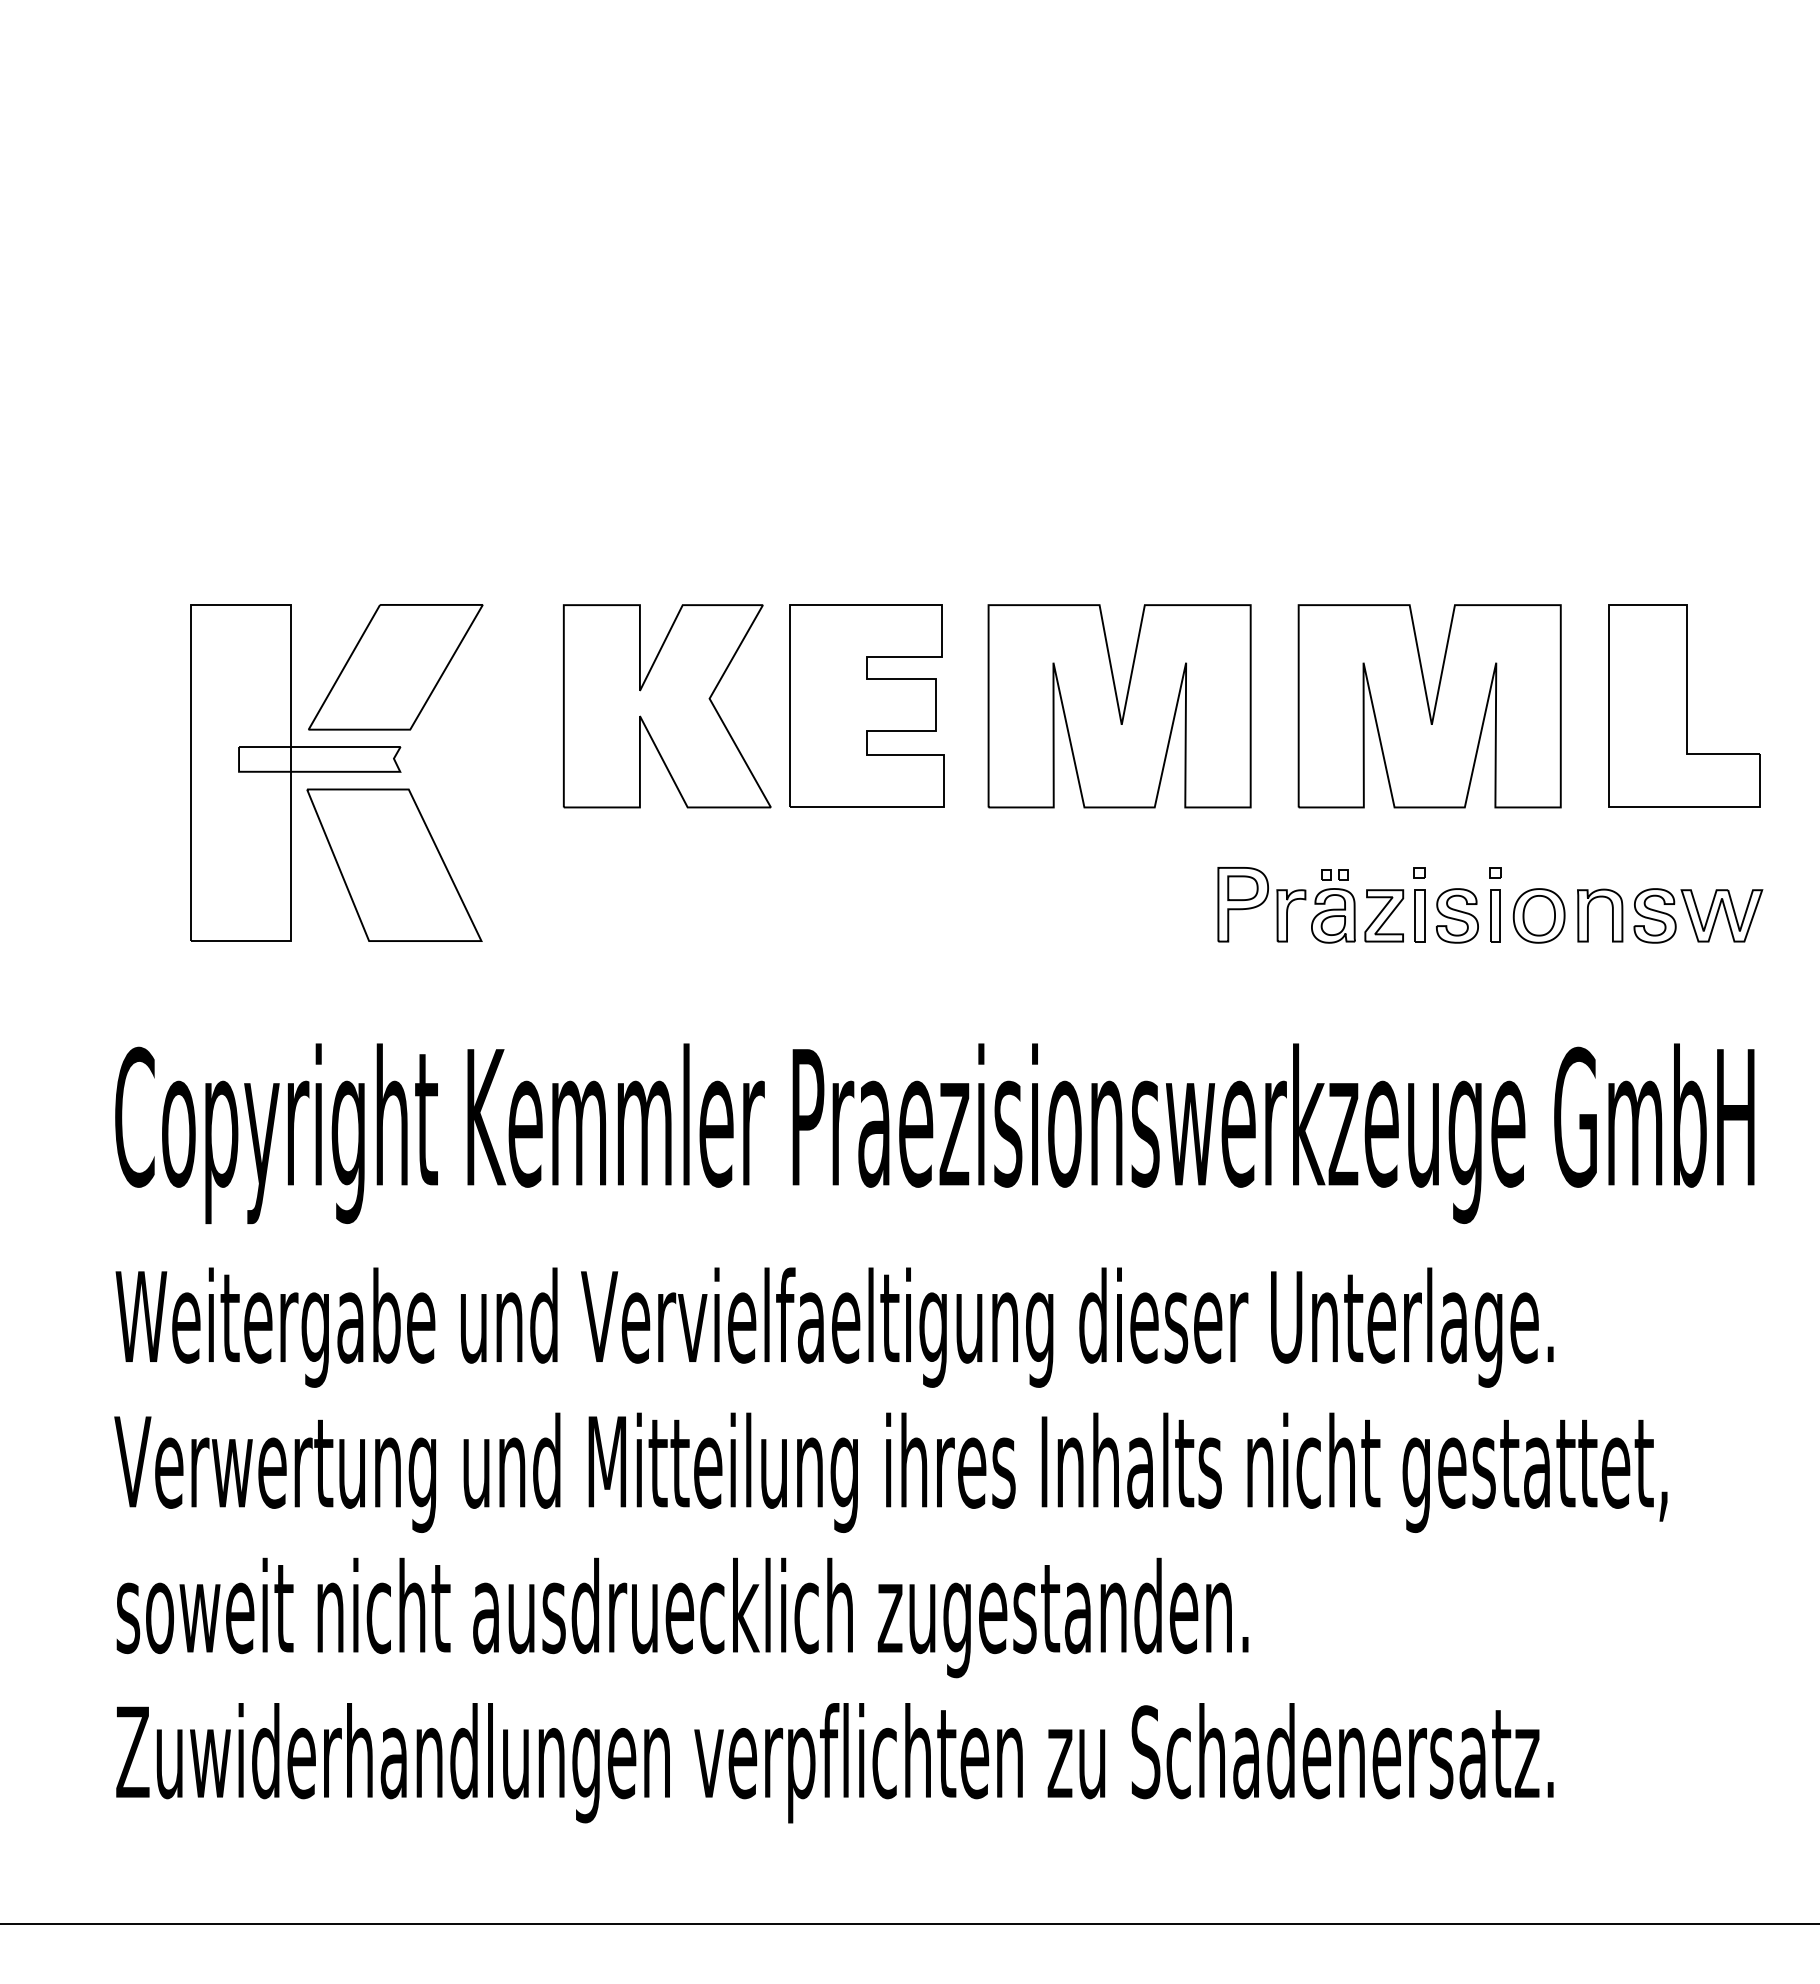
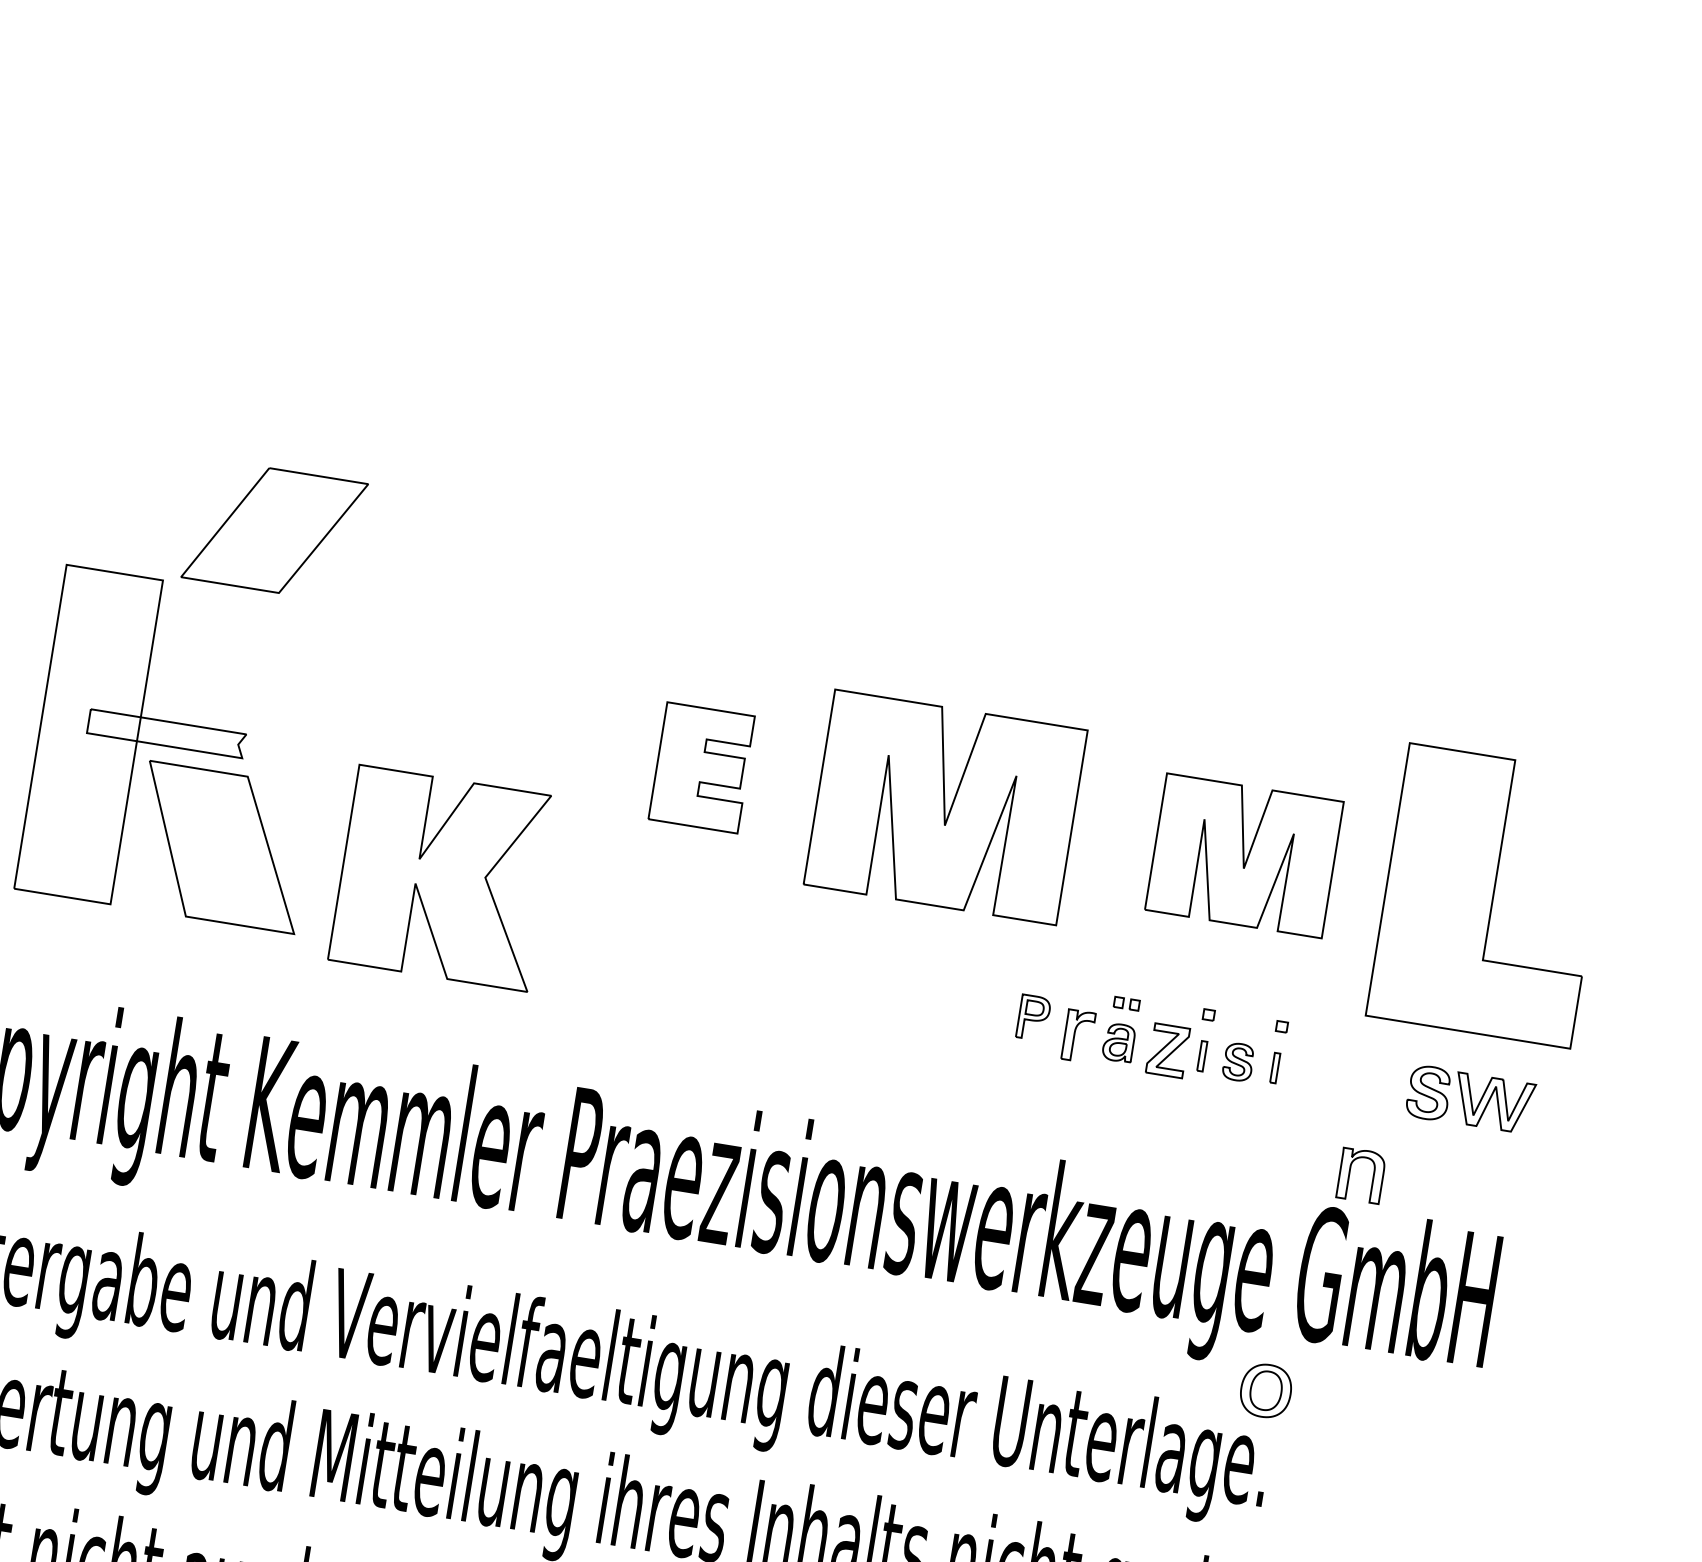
part: (395, 667) -> (274, 530), moved
part: (866, 705) -> (701, 767), size x0.6
part: (1684, 705) -> (1490, 894), size x1.4
part: (666, 706) -> (442, 878), moved
part: (1429, 706) -> (1244, 855), size x0.7
part: (1242, 904) -> (1033, 1017), size x0.6
part: (1333, 915) -> (1119, 1042), size x0.7
part: (1419, 915) -> (1201, 1055), size x0.6
part: (1457, 915) -> (1238, 1061), size x0.7
part: (1495, 915) -> (1275, 1067), size x0.6
part: (1538, 915) -> (1265, 1390), moved
part: (1588, 915) -> (1349, 1173), moved

